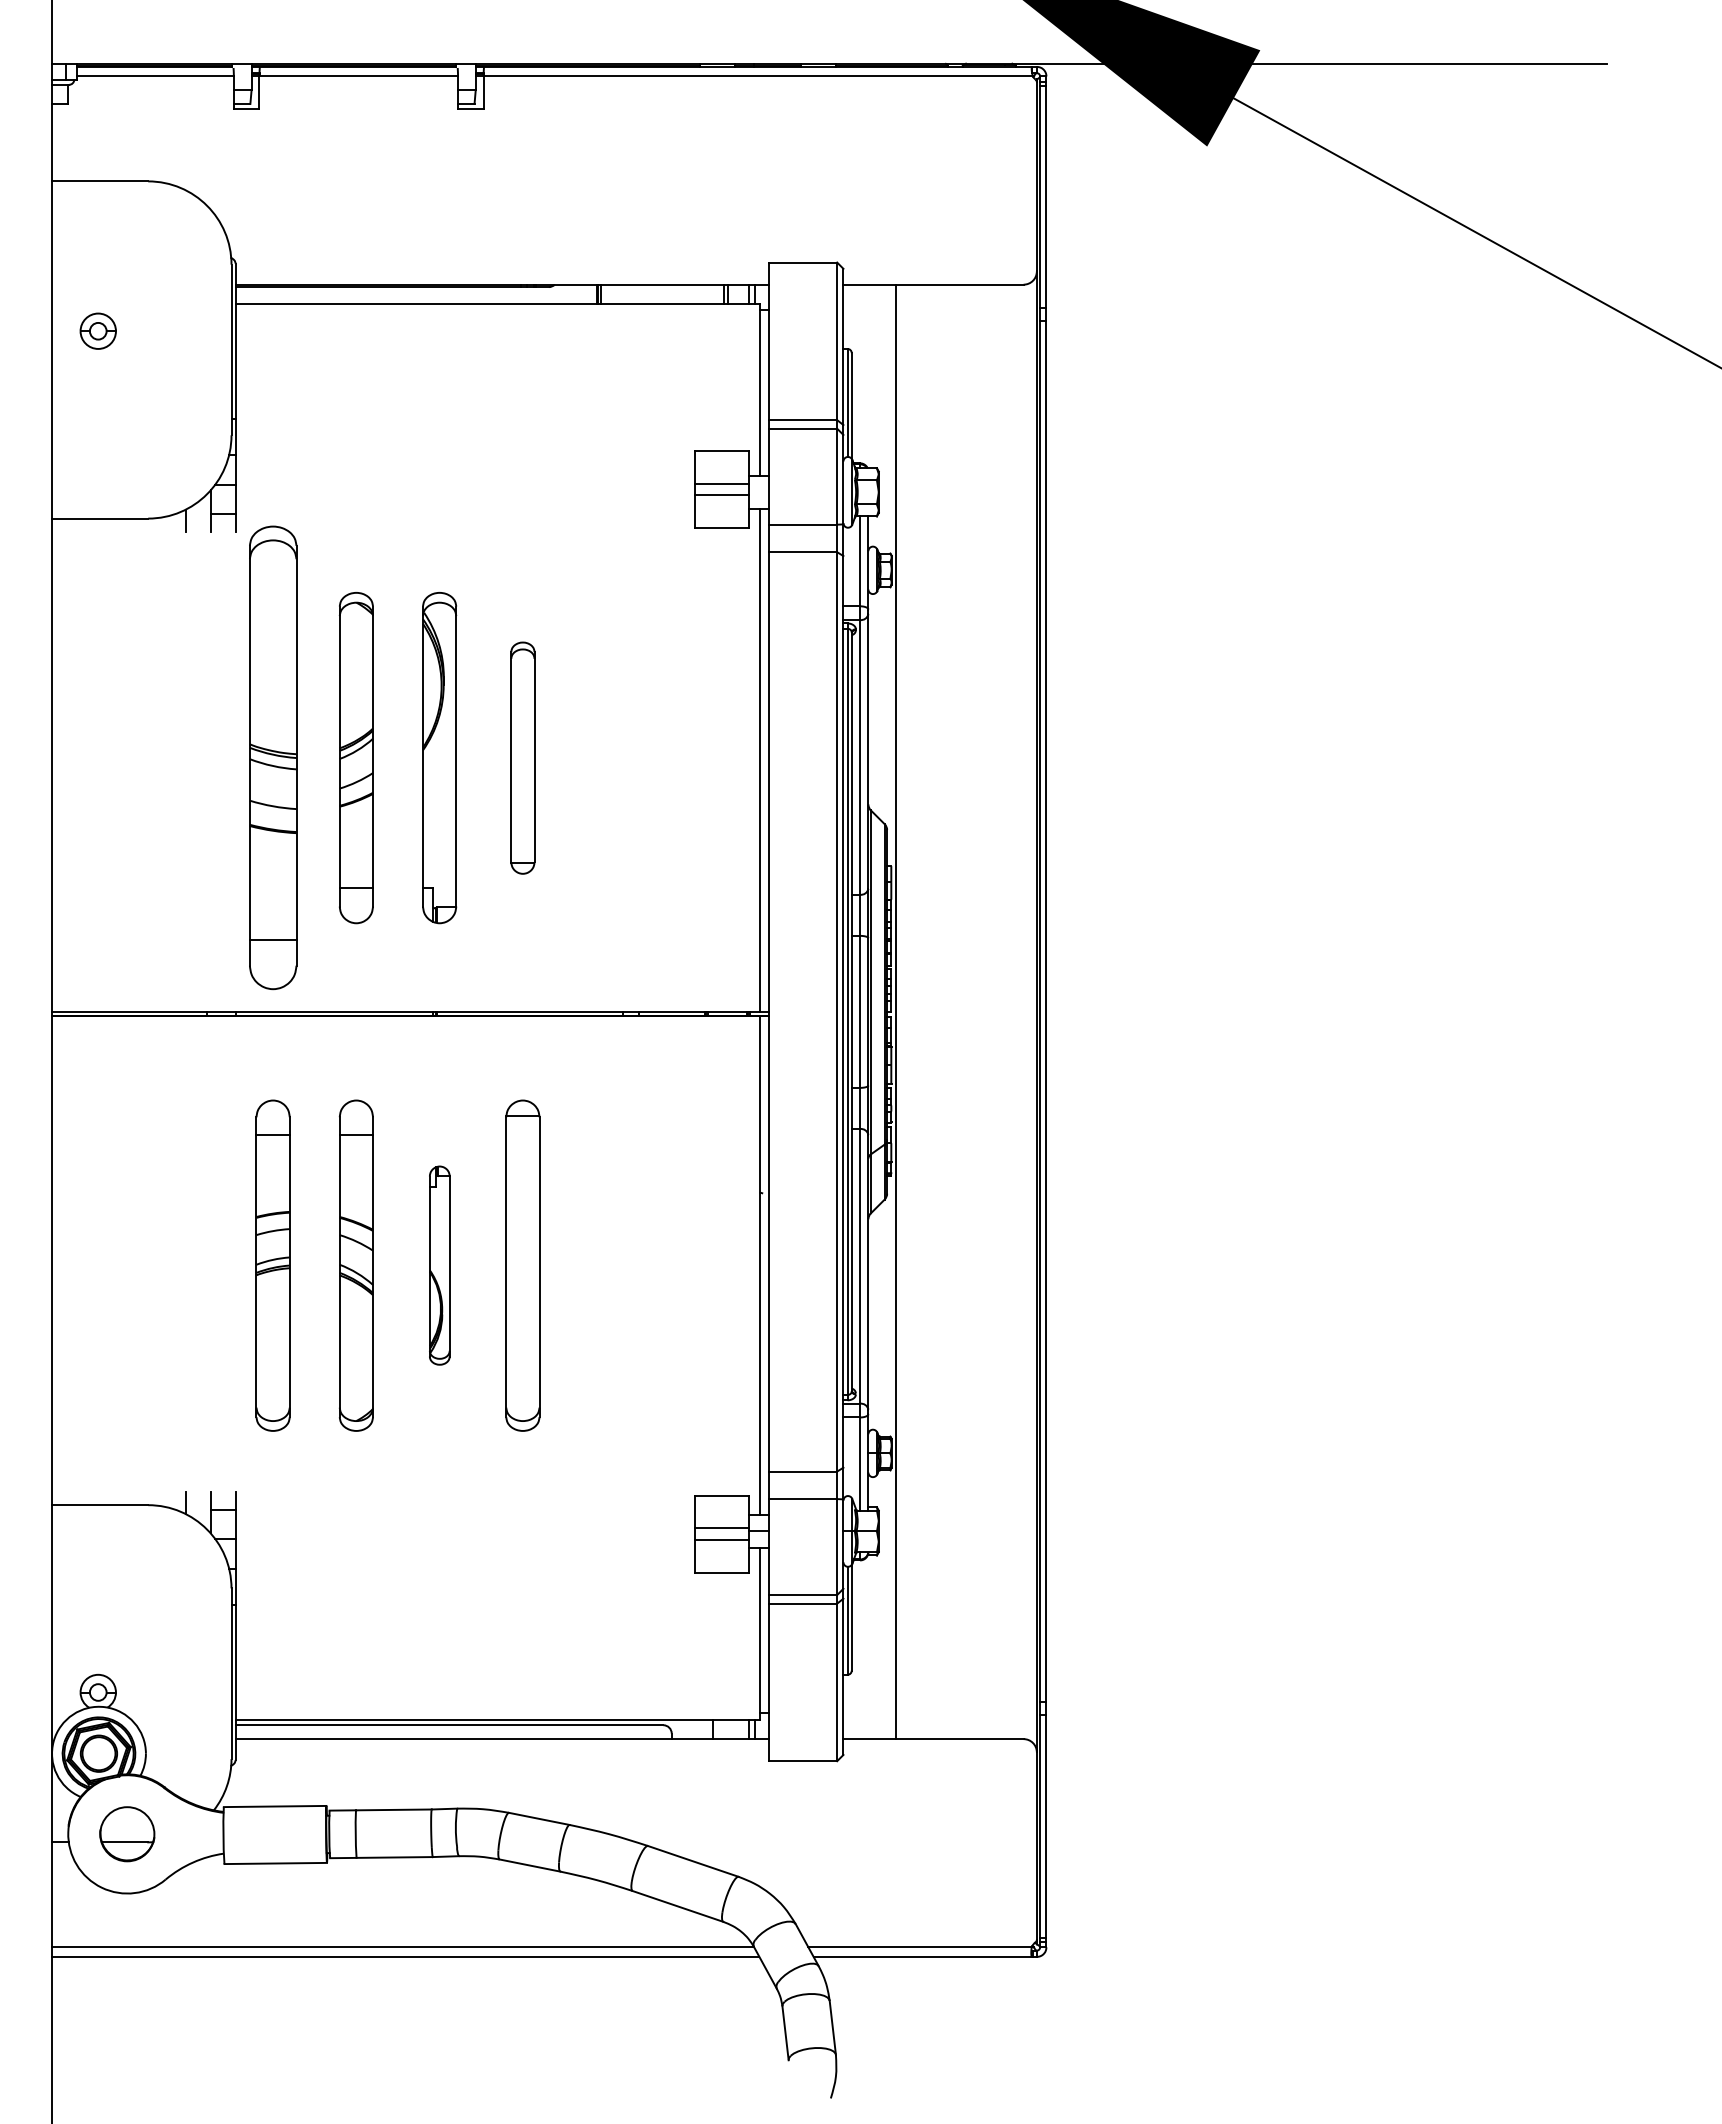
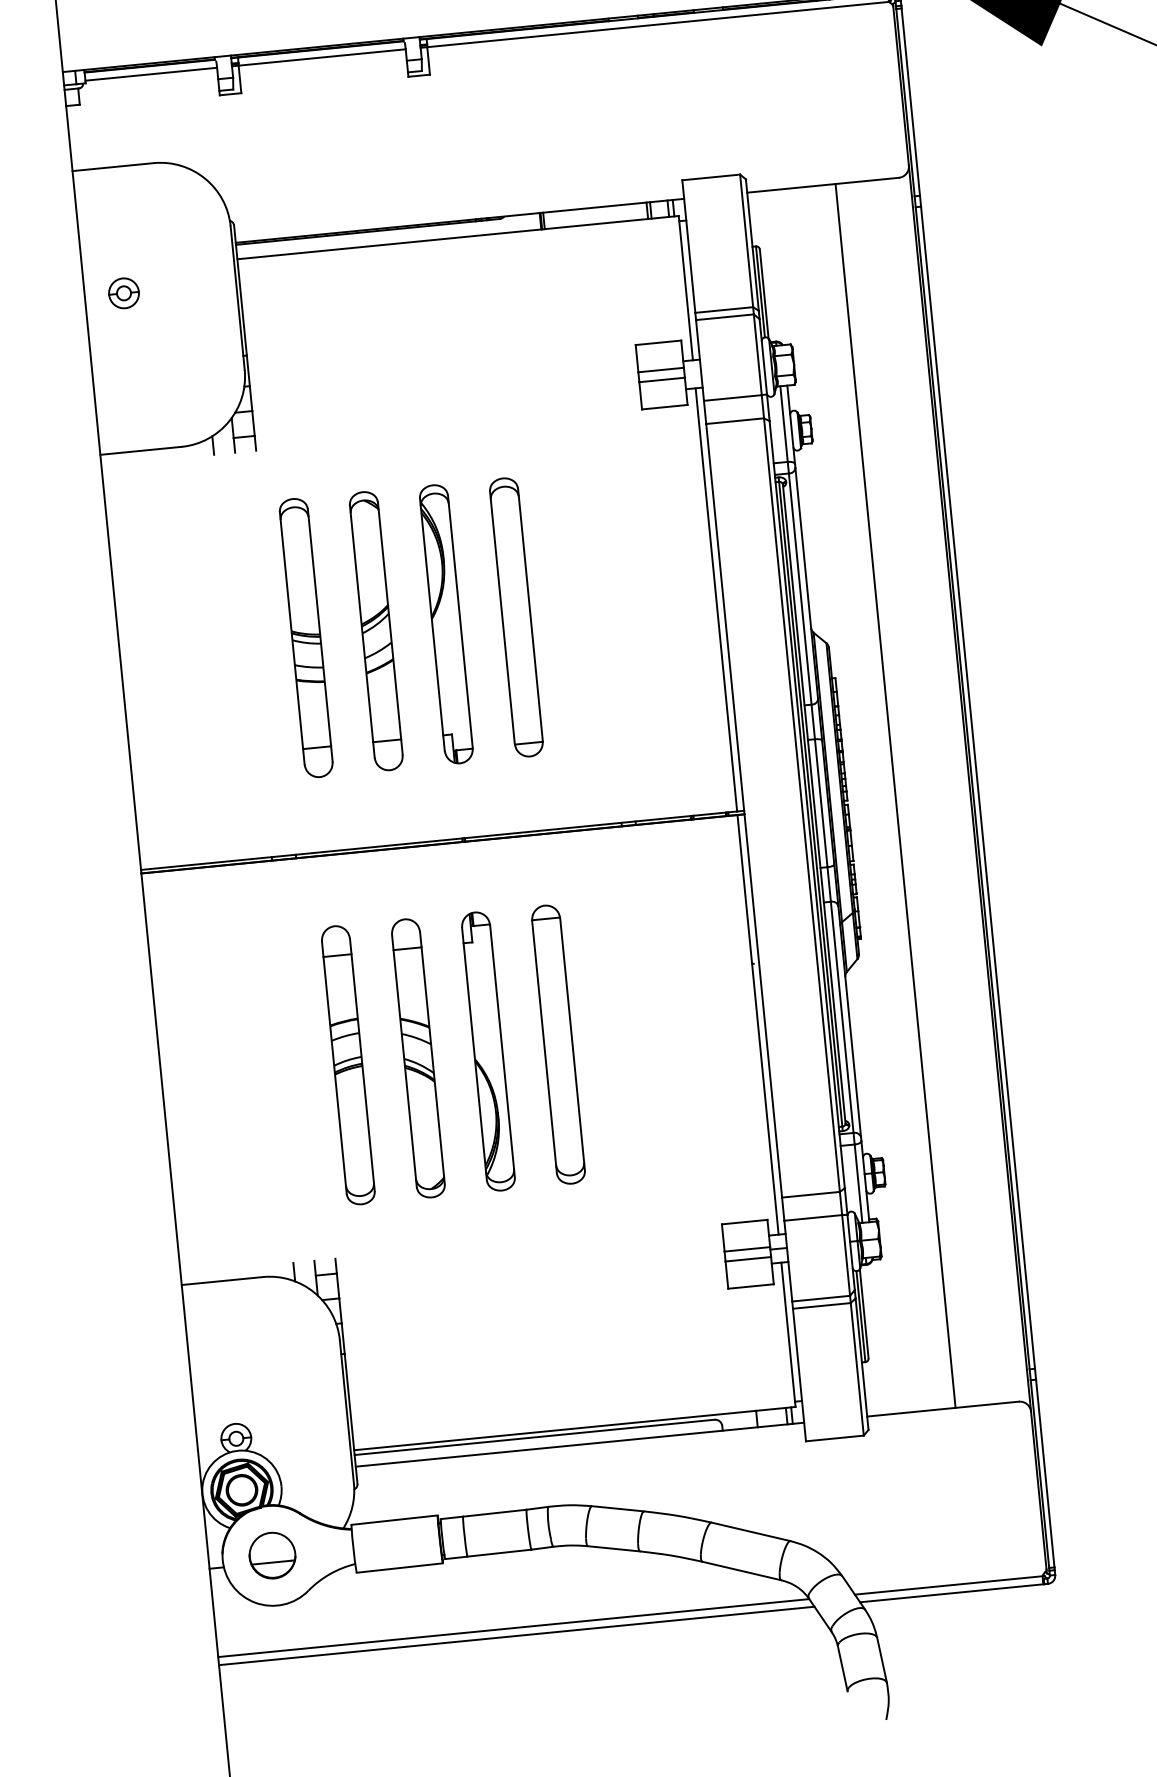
part: (272, 758) -> (305, 638), size x0.71
part: (522, 758) -> (516, 617), size x1.43
line: (896, 1011) -> (895, 795), moved
part: (439, 1265) -> (488, 1051), size x1.67

